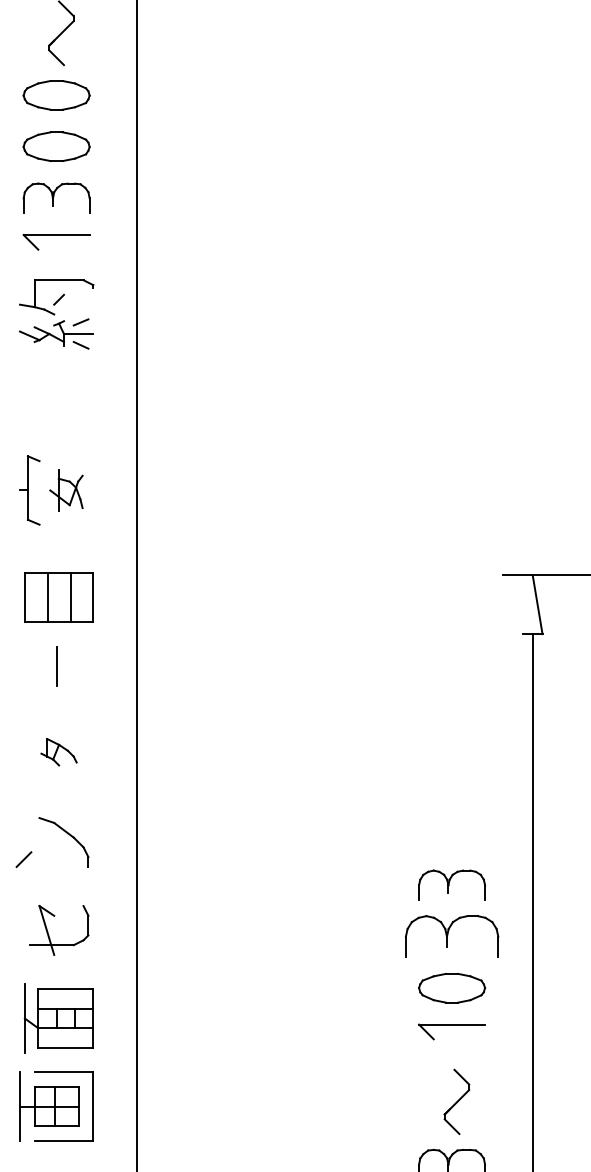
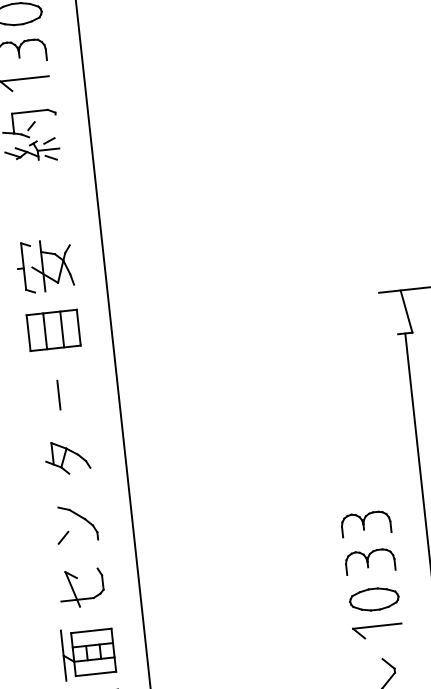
part: (66, 490) -> (52, 265), size x1.67
part: (58, 597) -> (53, 330), moved
part: (58, 752) -> (67, 458), size x1.67
line: (23, 859) -> (63, 537), moved
part: (451, 936) -> (369, 561), size x0.71

